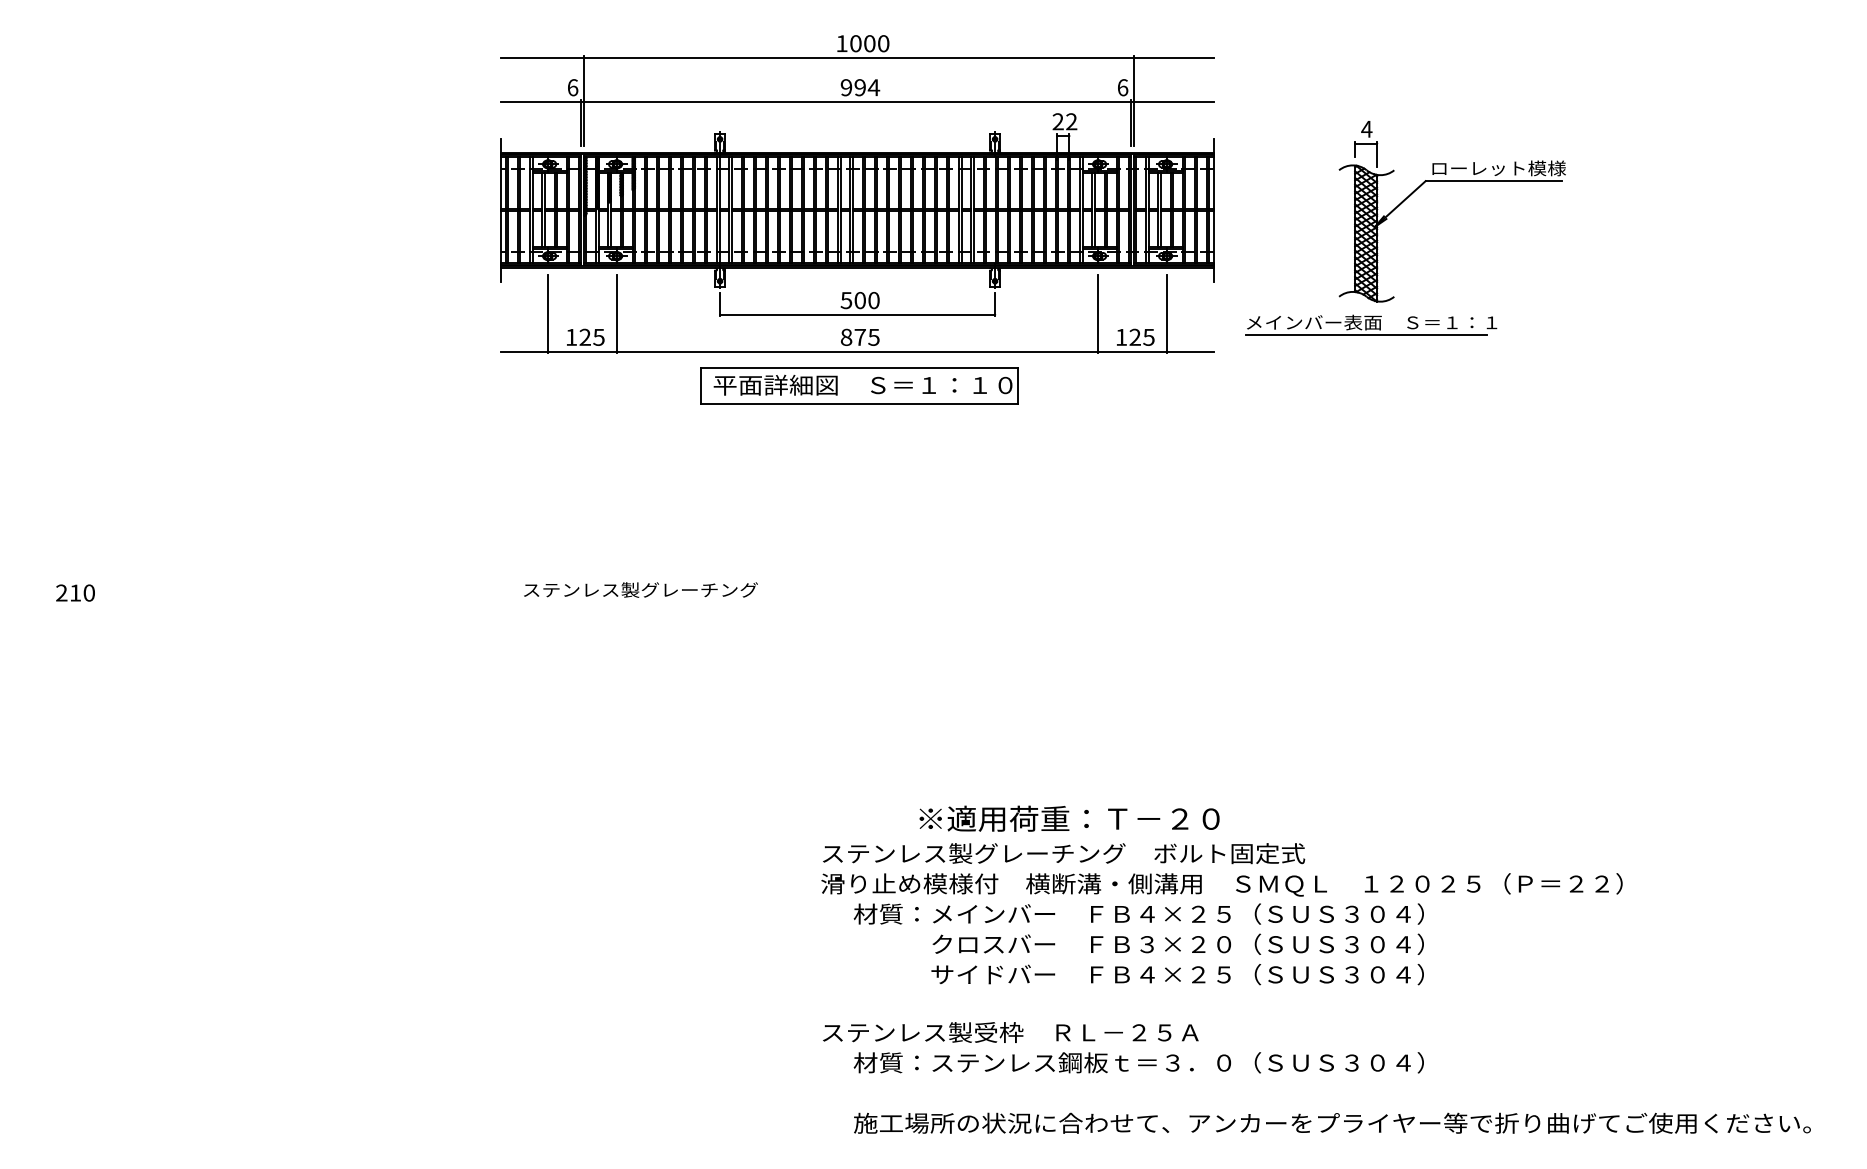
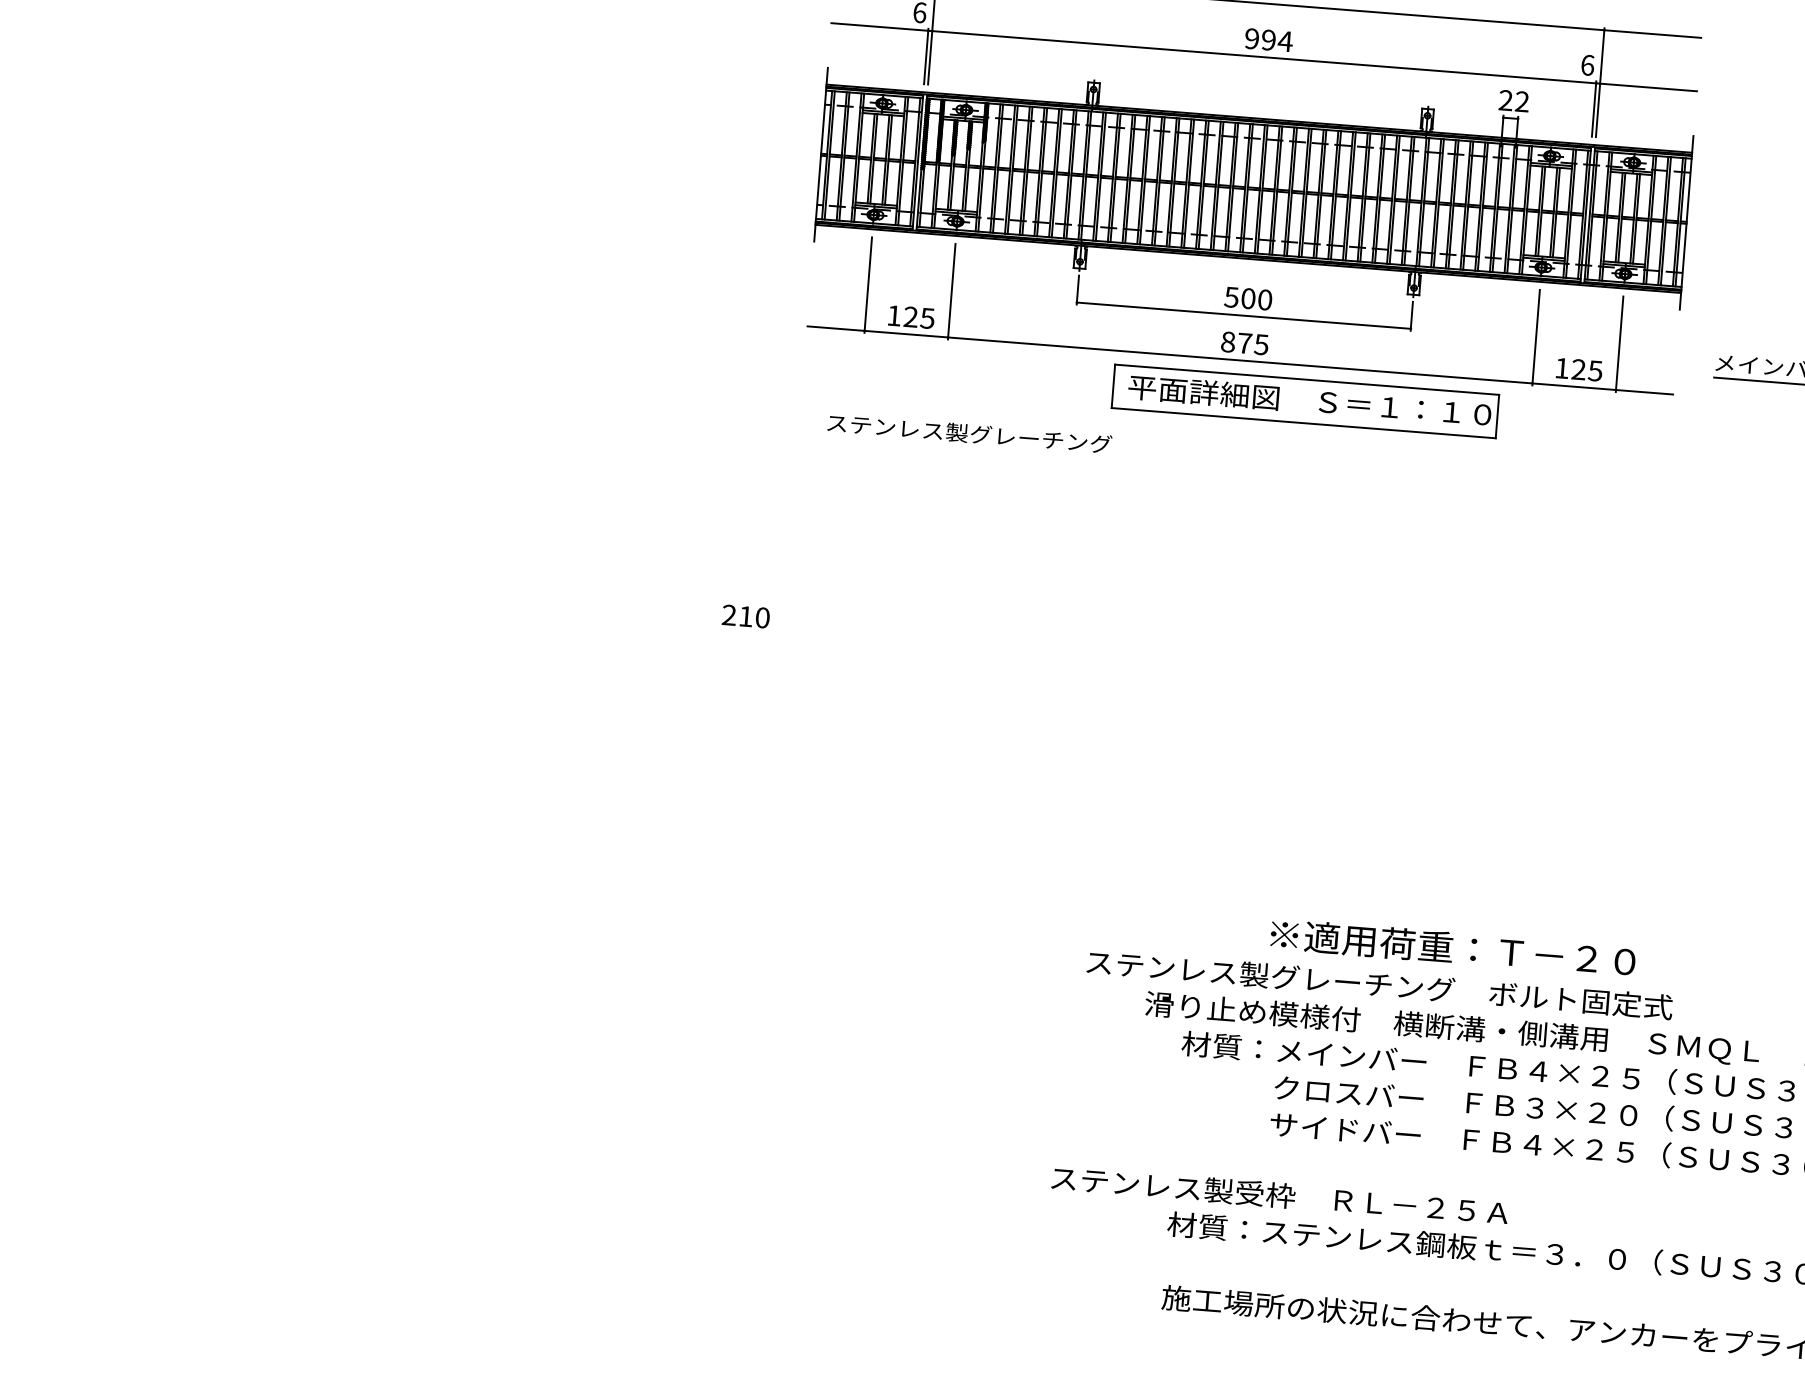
part: (859, 385) -> (1305, 400), moved
text: (640, 589) -> (969, 433), moved
text: (75, 592) -> (746, 615), moved
text: (1064, 853) -> (1380, 984), moved
text: (1010, 1032) -> (1279, 1195), moved

